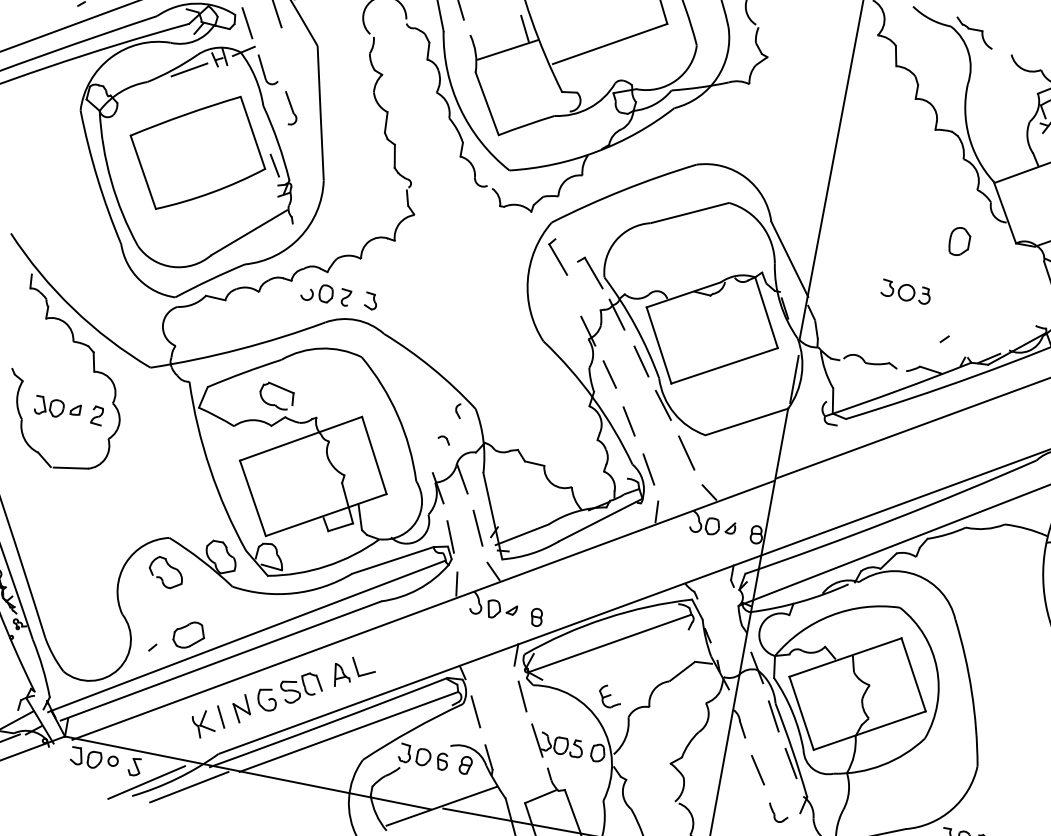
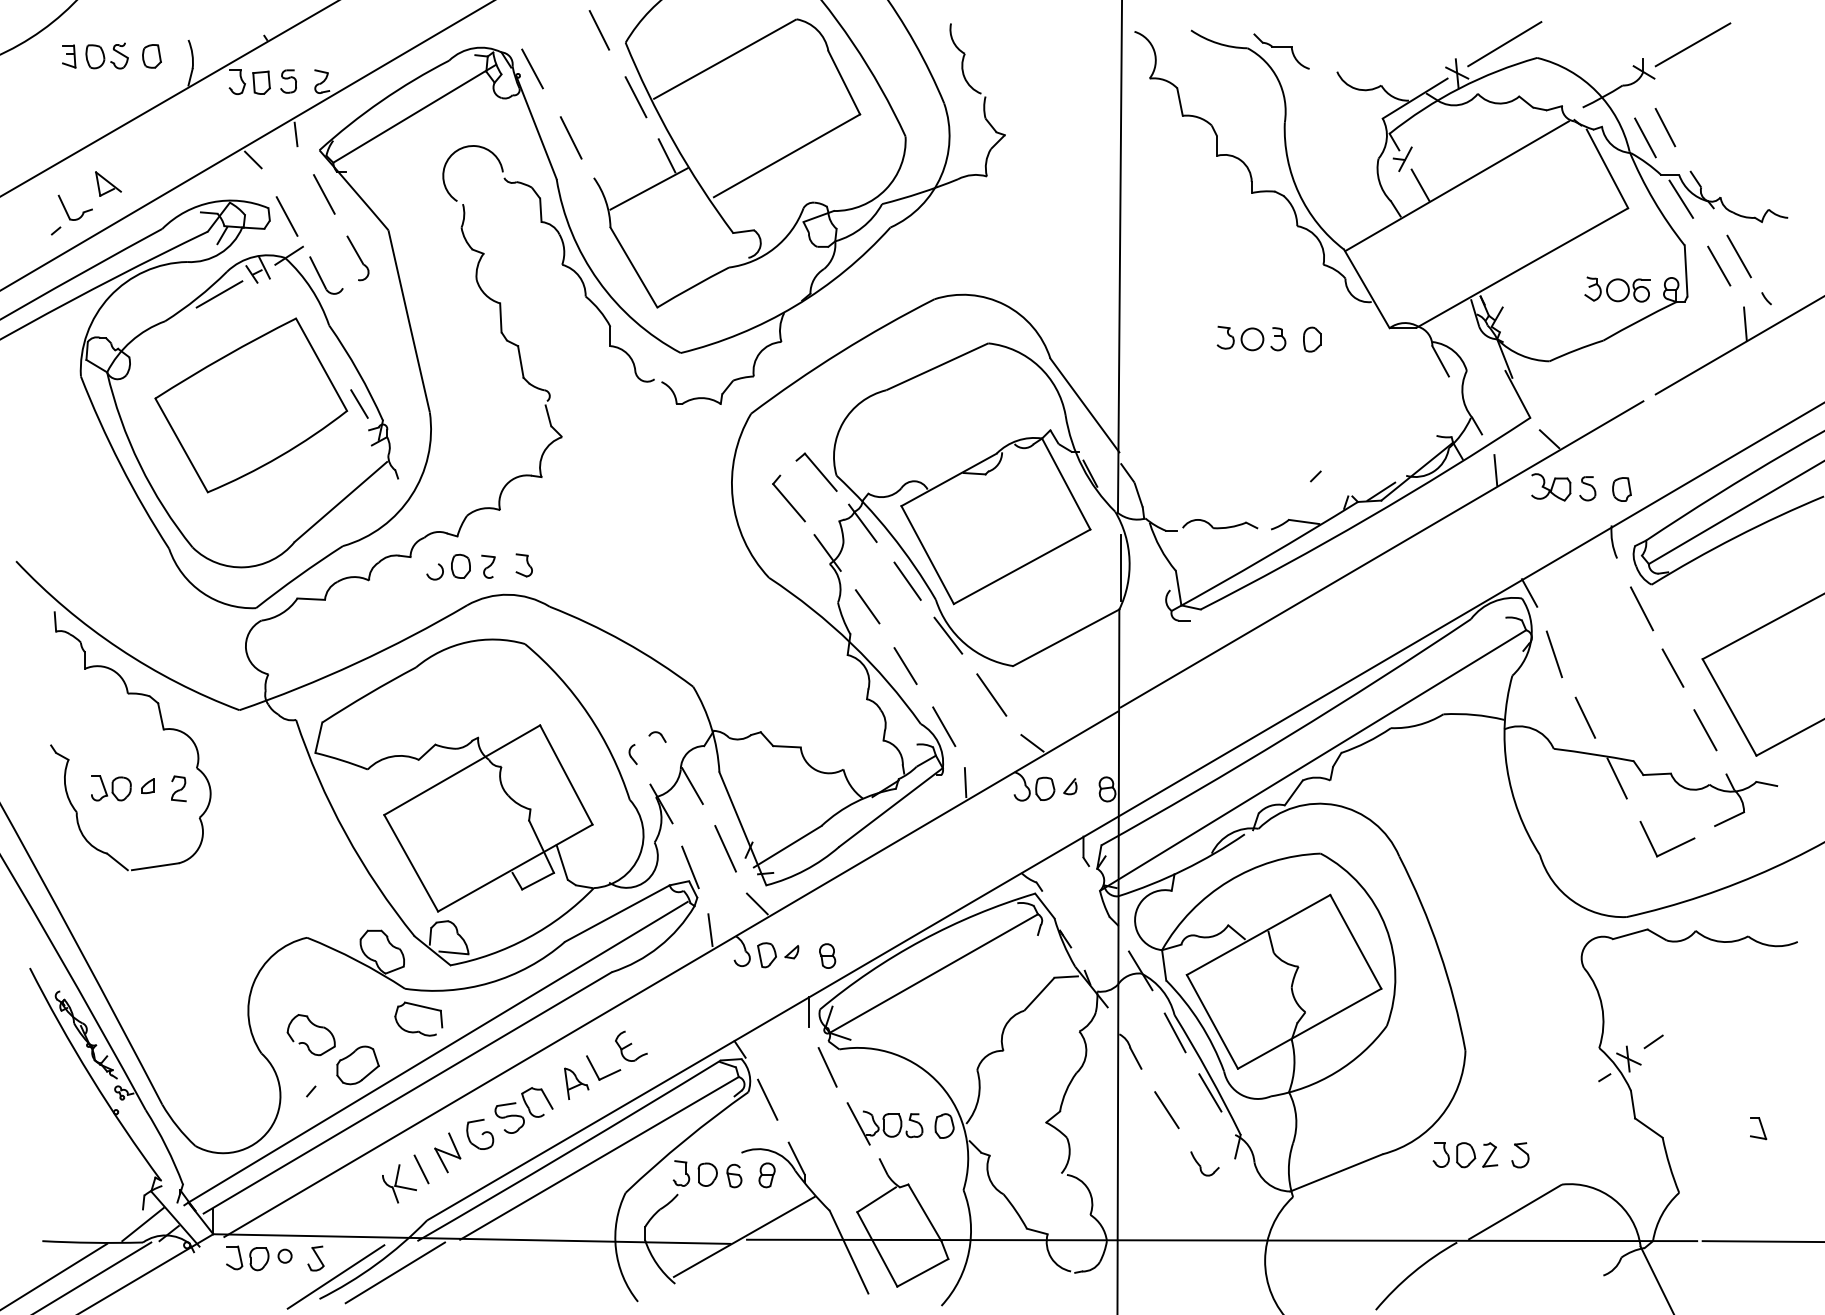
part: (290, 108) -> (357, 258), moved
part: (959, 241) -> (1312, 339), size x0.62
part: (558, 256) -> (788, 498), moved
part: (906, 292) -> (1251, 338), moved
part: (280, 388) -> (421, 1007), moved
part: (458, 410) -> (632, 754), moved
part: (161, 577) -> (305, 1042), moved
part: (610, 696) -> (631, 1045), moved

